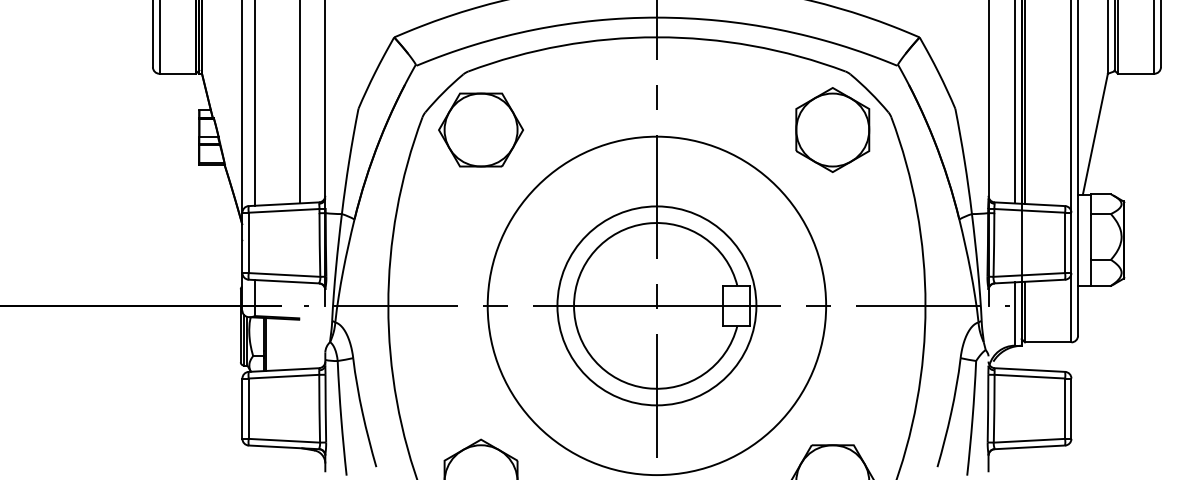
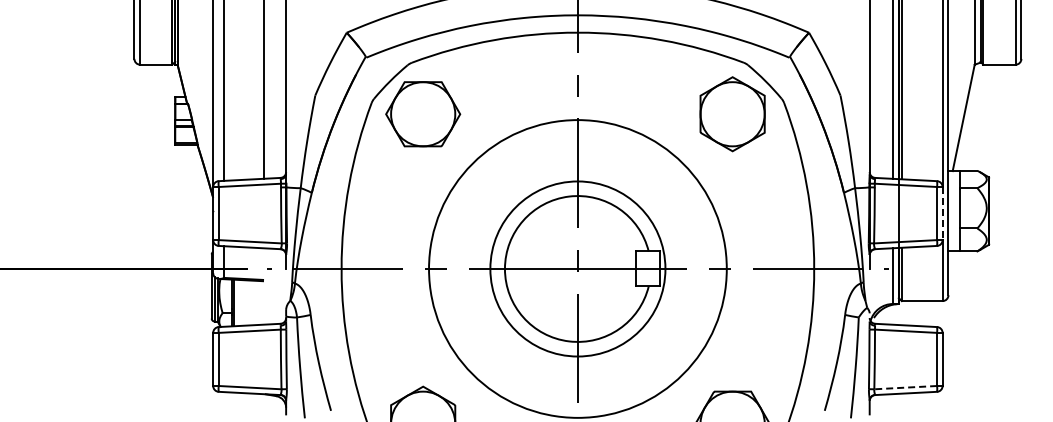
line: (1071, 242) -> (942, 213), solid -> dashed
line: (1029, 440) -> (905, 387), solid -> dashed

